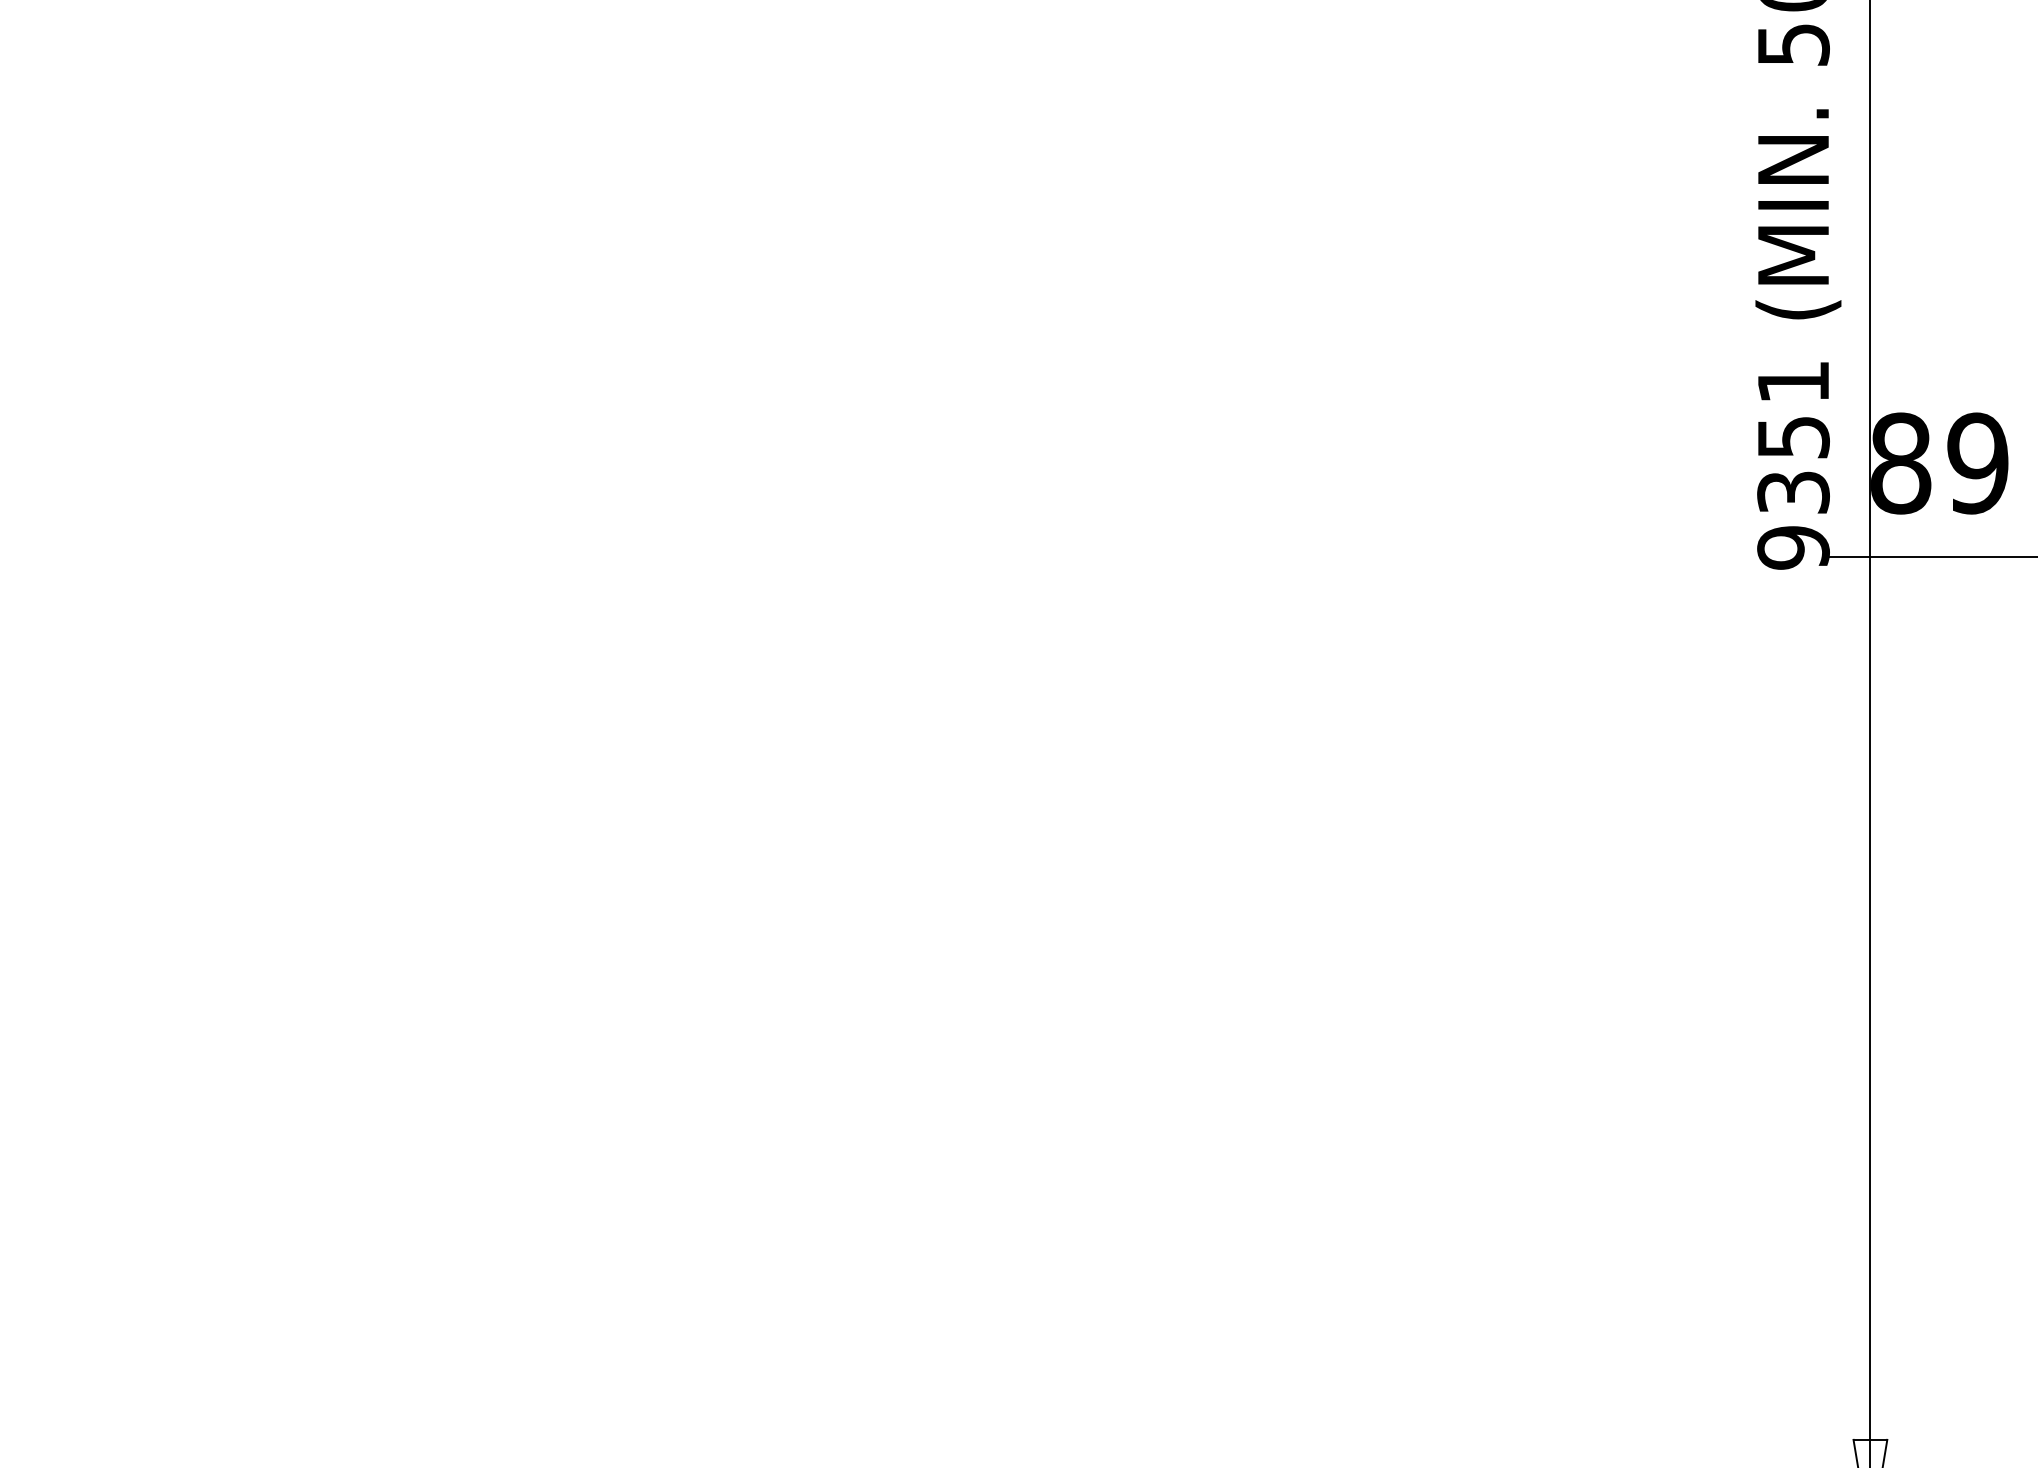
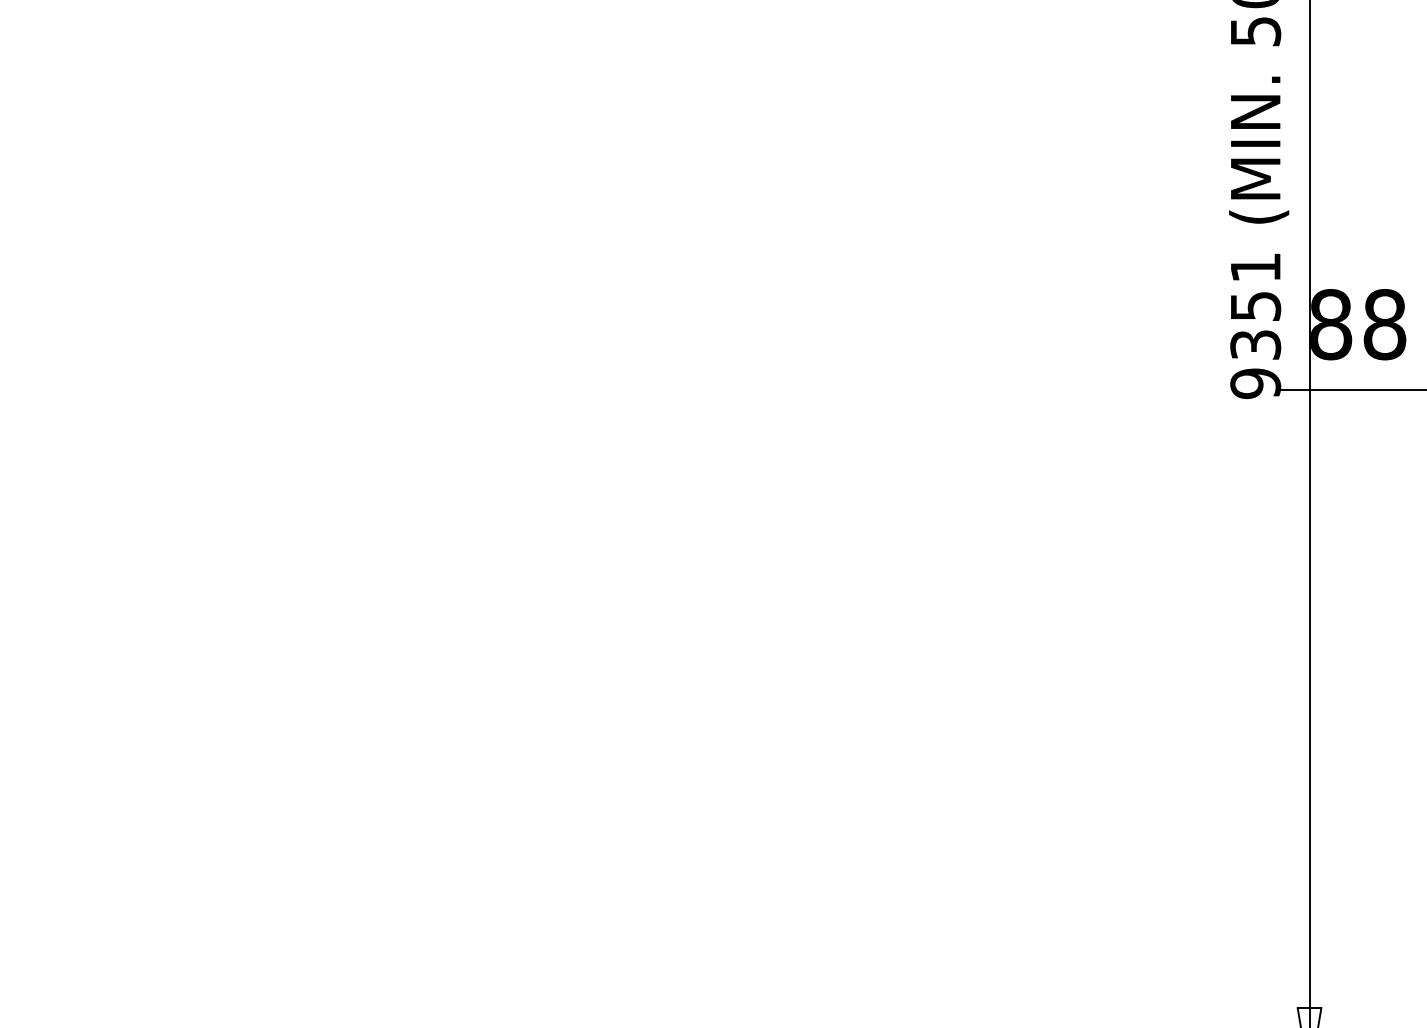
text: (1977, 463) -> (1384, 324), 89 -> 88

